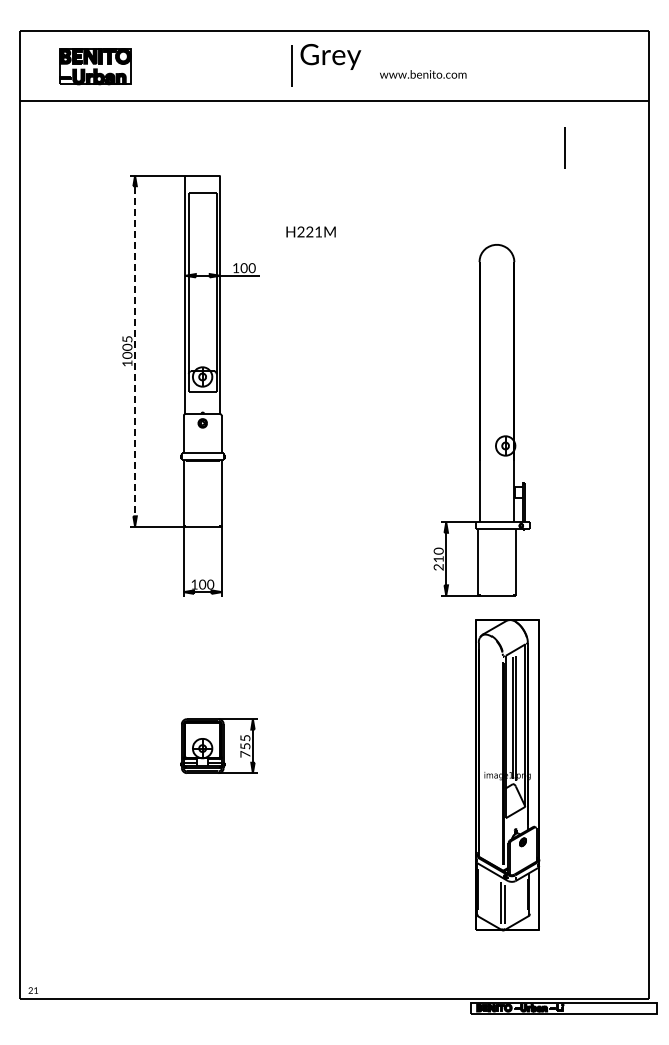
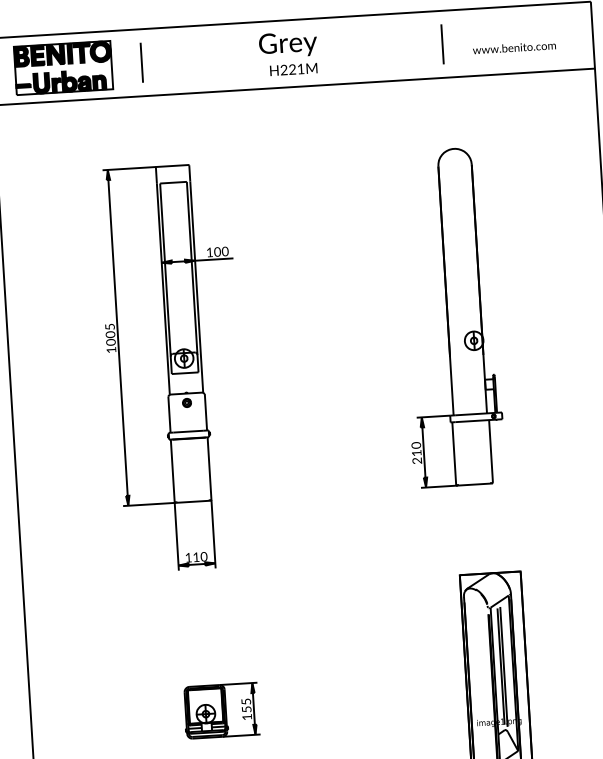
line: (291, 65) -> (140, 62), moved
part: (95, 66) -> (63, 67), size x1.43
text: (423, 74) -> (514, 47), moved
line: (564, 147) -> (442, 43), moved
text: (310, 231) -> (293, 69), moved
line: (135, 351) -> (118, 338), dashed -> solid
part: (481, 420) -> (449, 317), moved
text: (202, 584) -> (196, 557), 100 -> 110
text: (245, 754) -> (247, 717), 755 -> 155

